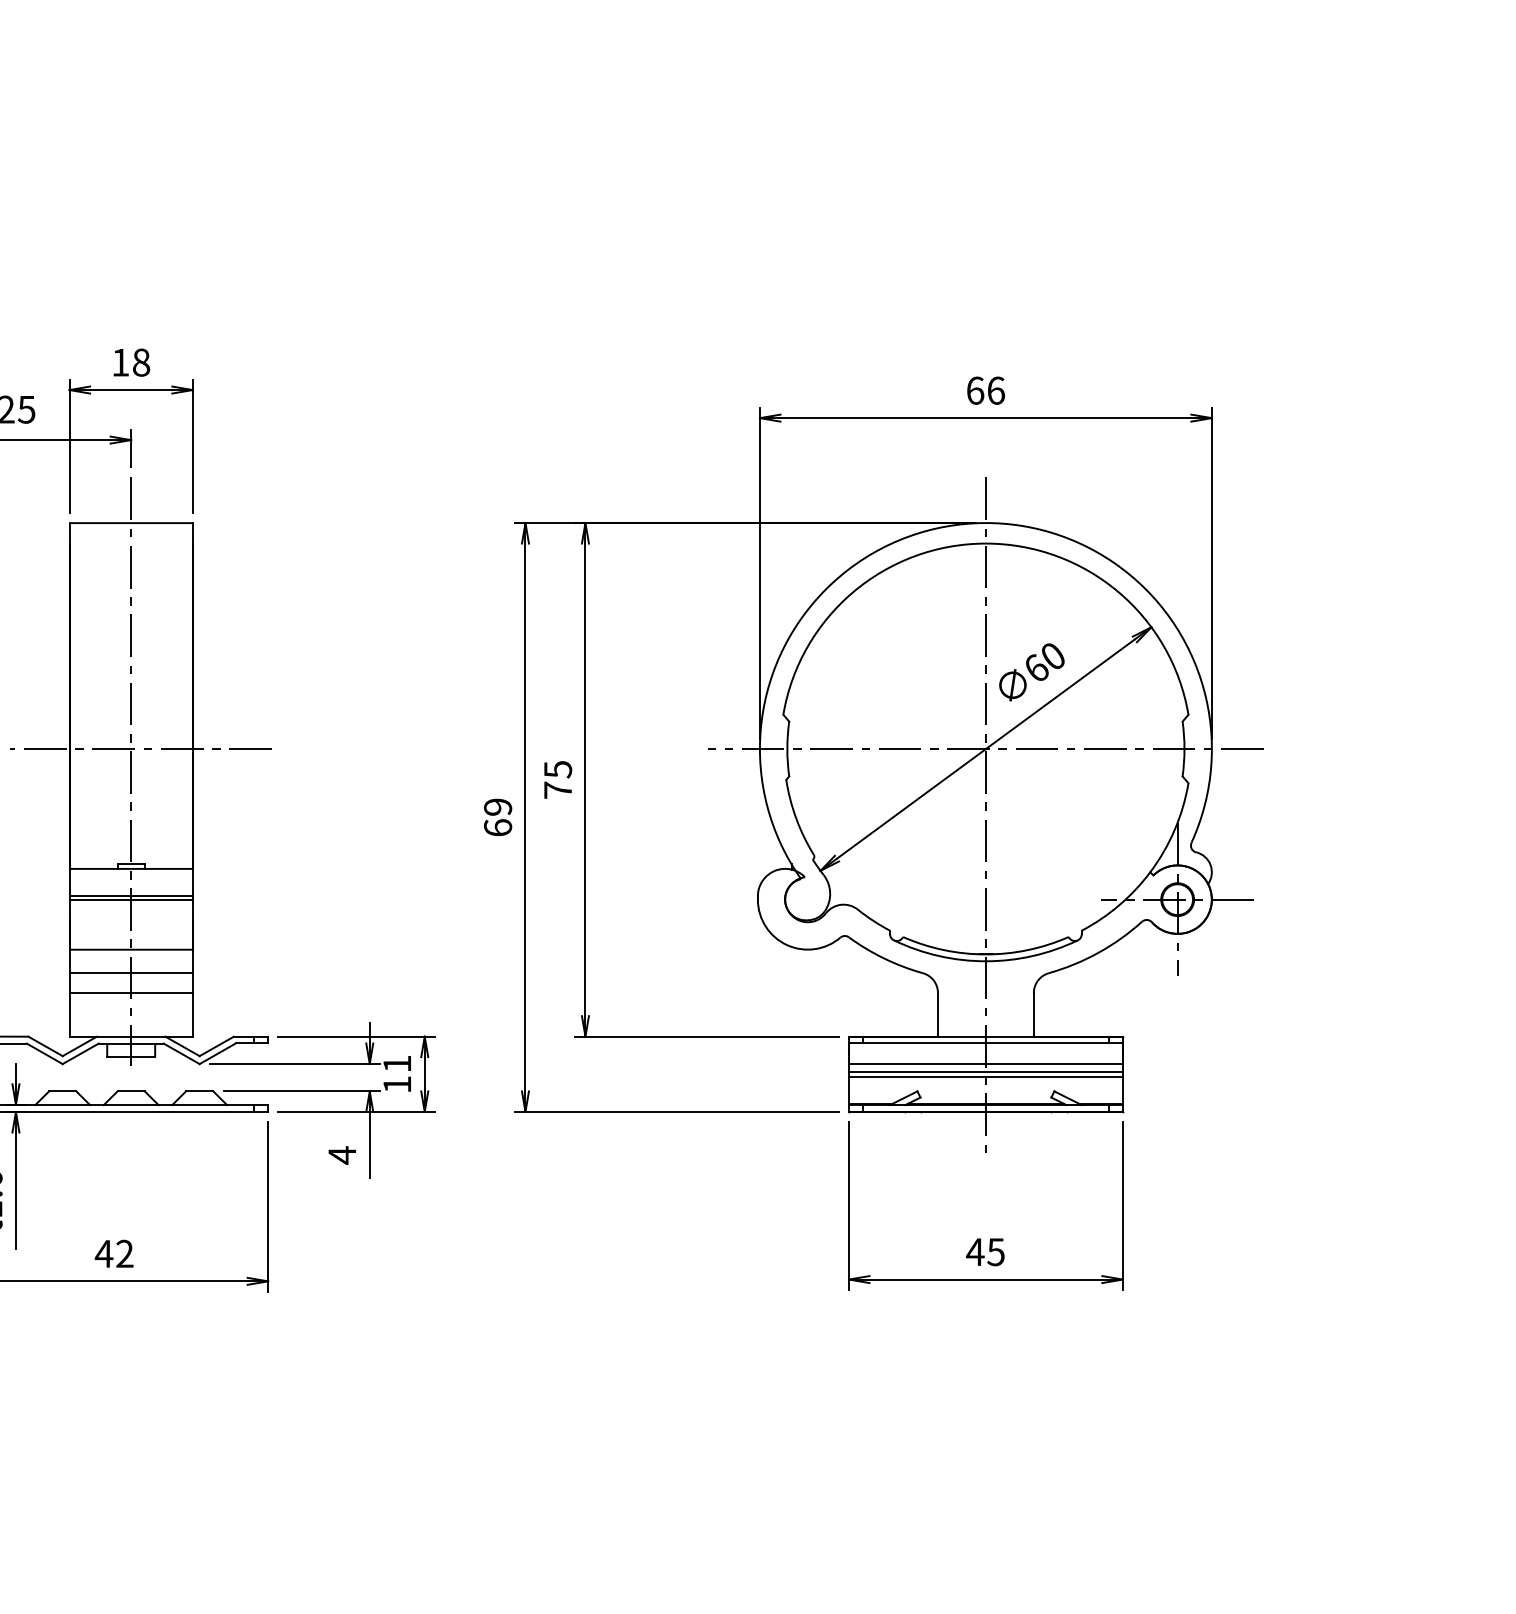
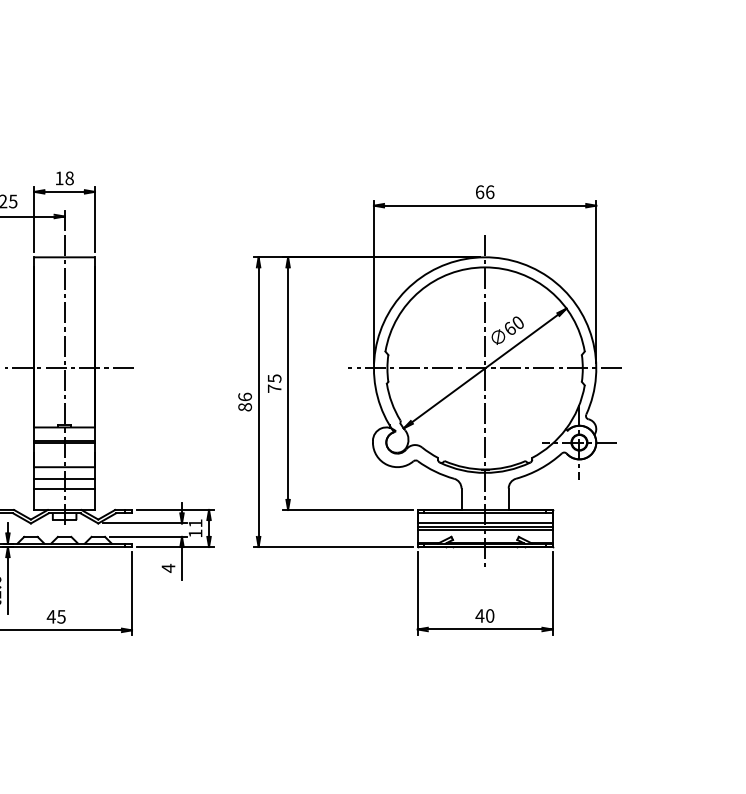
text: (496, 816) -> (244, 401), 69 -> 86
text: (994, 1251) -> (489, 615), 45 -> 40
text: (124, 1253) -> (61, 616), 42 -> 45

